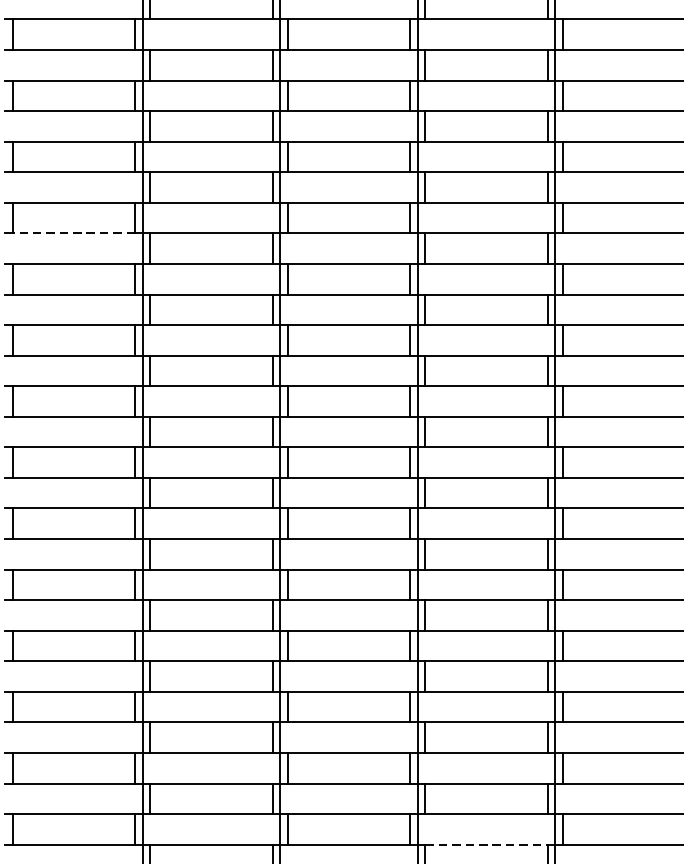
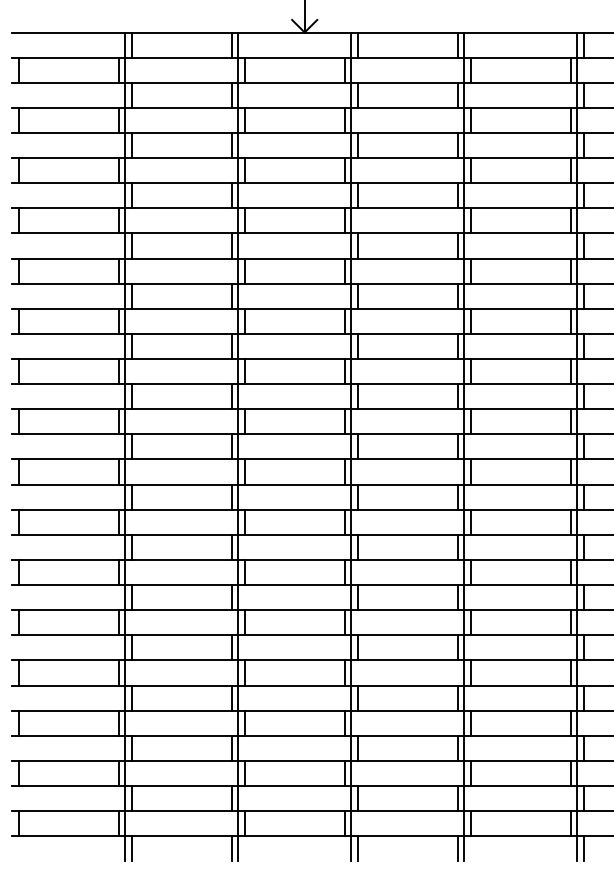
line: (73, 233) -> (68, 283), dashed -> solid
line: (487, 844) -> (408, 785), dashed -> solid

